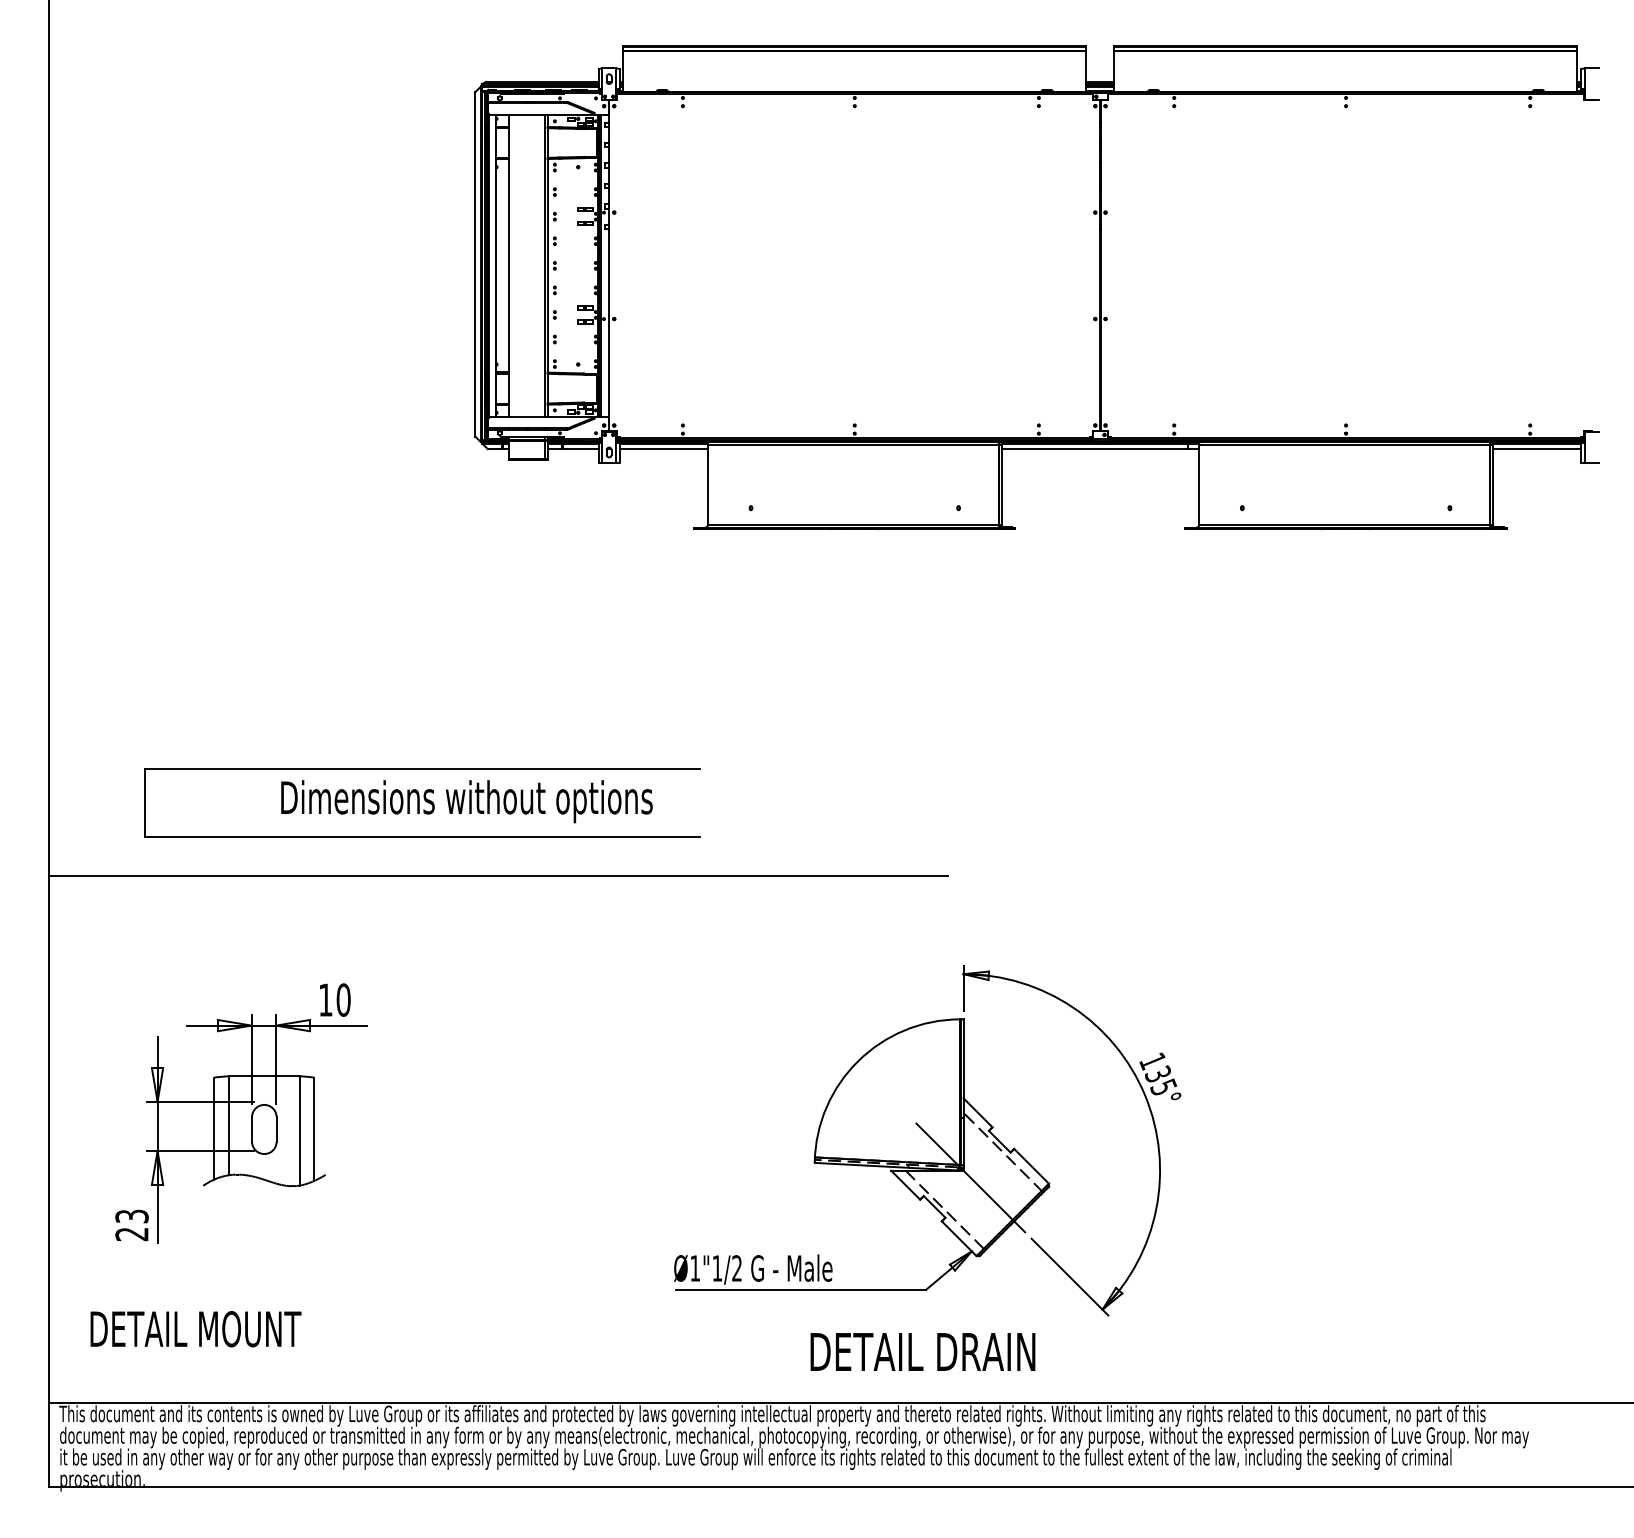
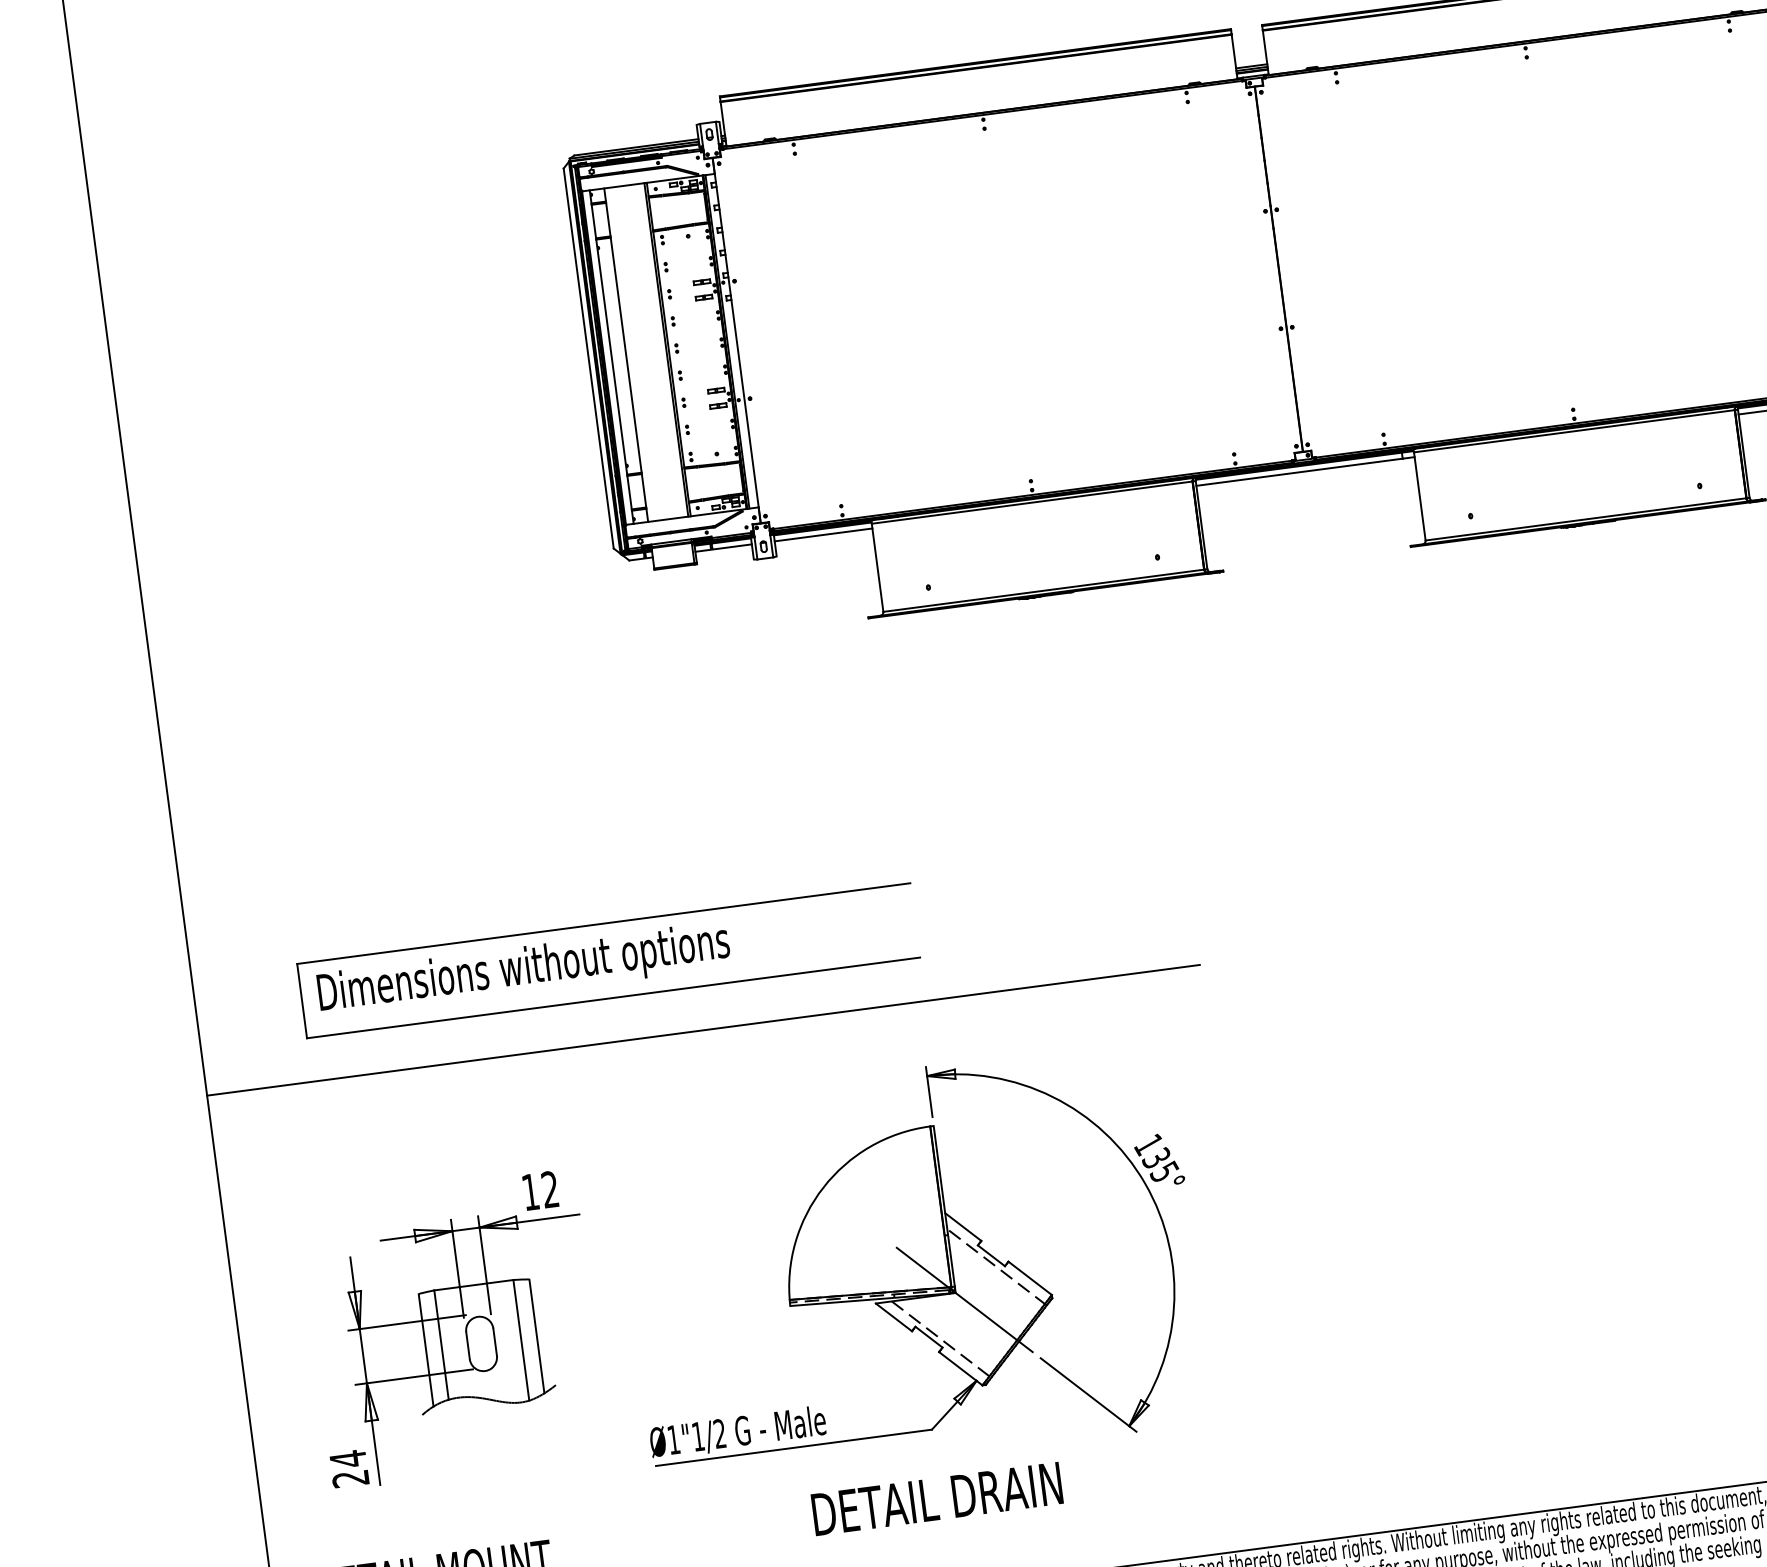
text: (466, 801) -> (523, 970), moved
text: (343, 999) -> (550, 1188), 10 -> 12
part: (927, 1167) -> (915, 1294), moved
text: (131, 1216) -> (347, 1459), 23 -> 24

